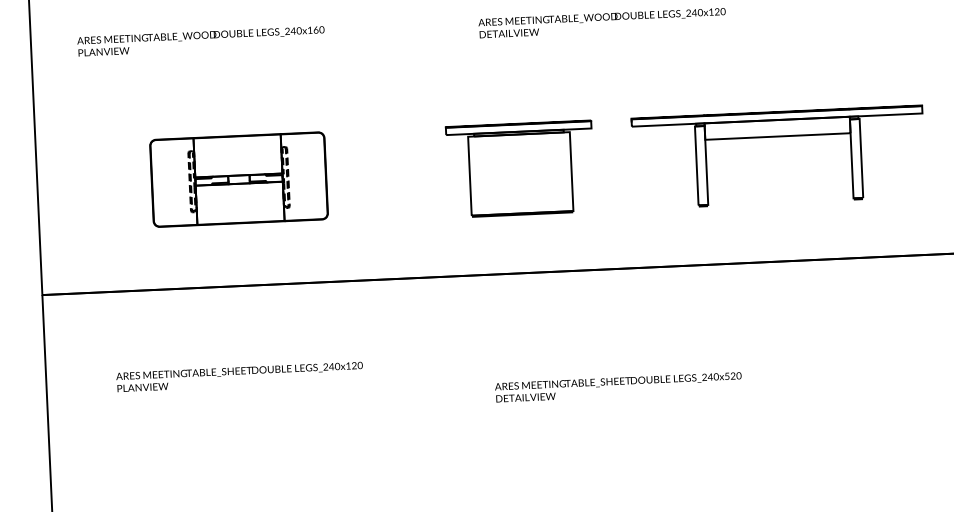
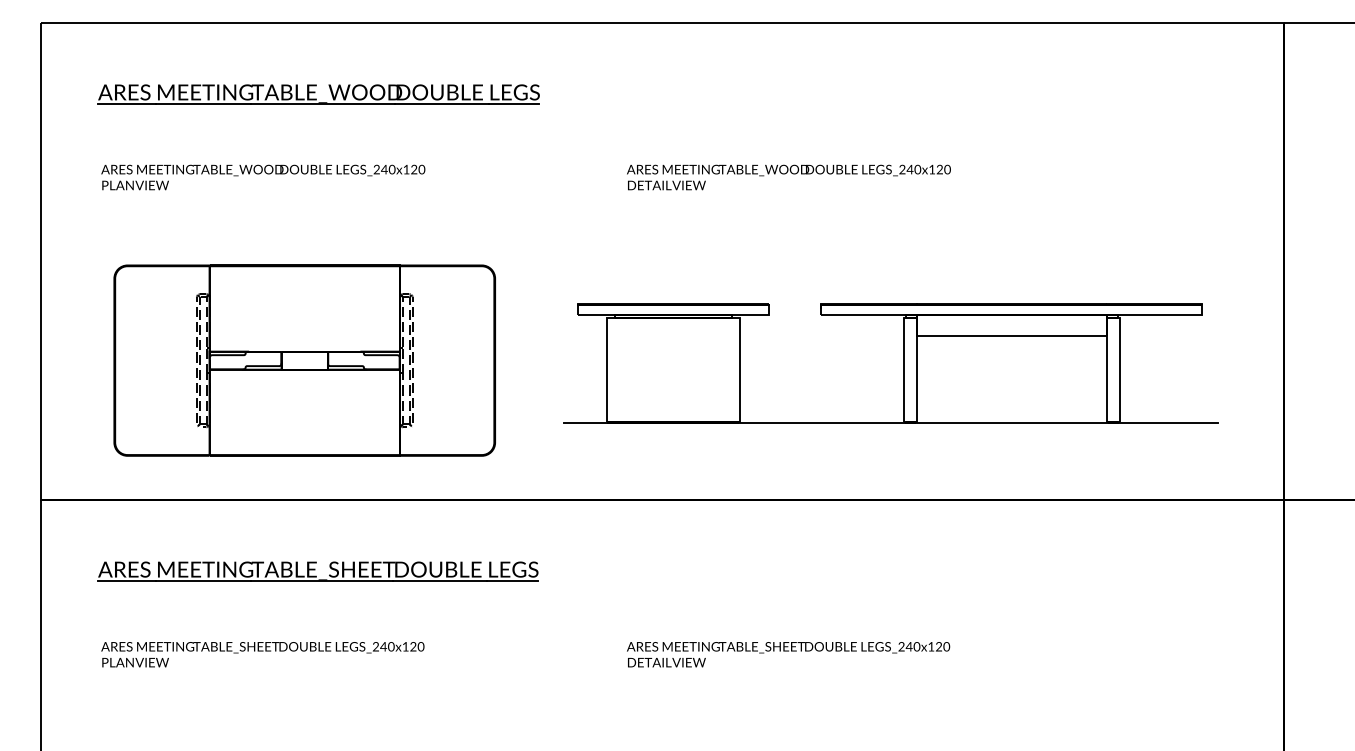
text: (316, 30) -> (414, 169), LEGS_240x160 -> LEGS_240x120
part: (238, 179) -> (304, 360), size x1.67
line: (689, 207) -> (891, 423), added
part: (256, 340) -> (317, 571), added
text: (239, 376) -> (262, 654), moved
text: (727, 376) -> (931, 646), LEGS_240x520 -> LEGS_240x120

